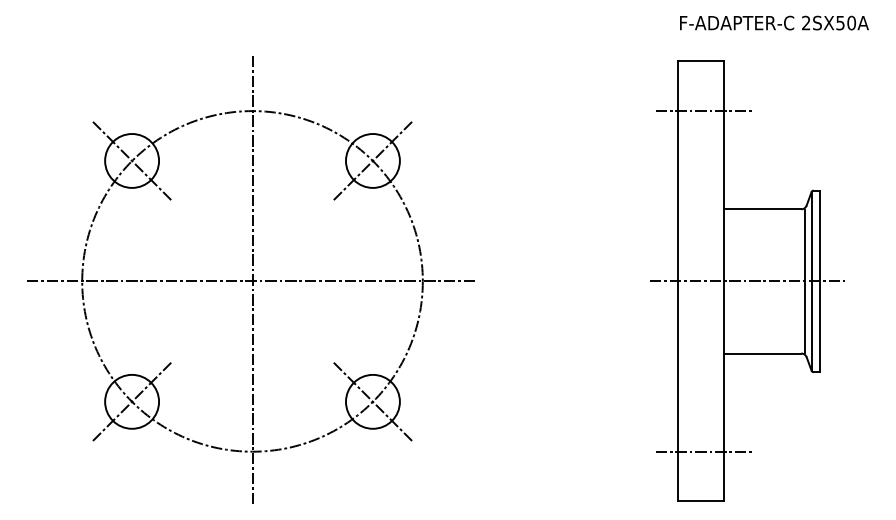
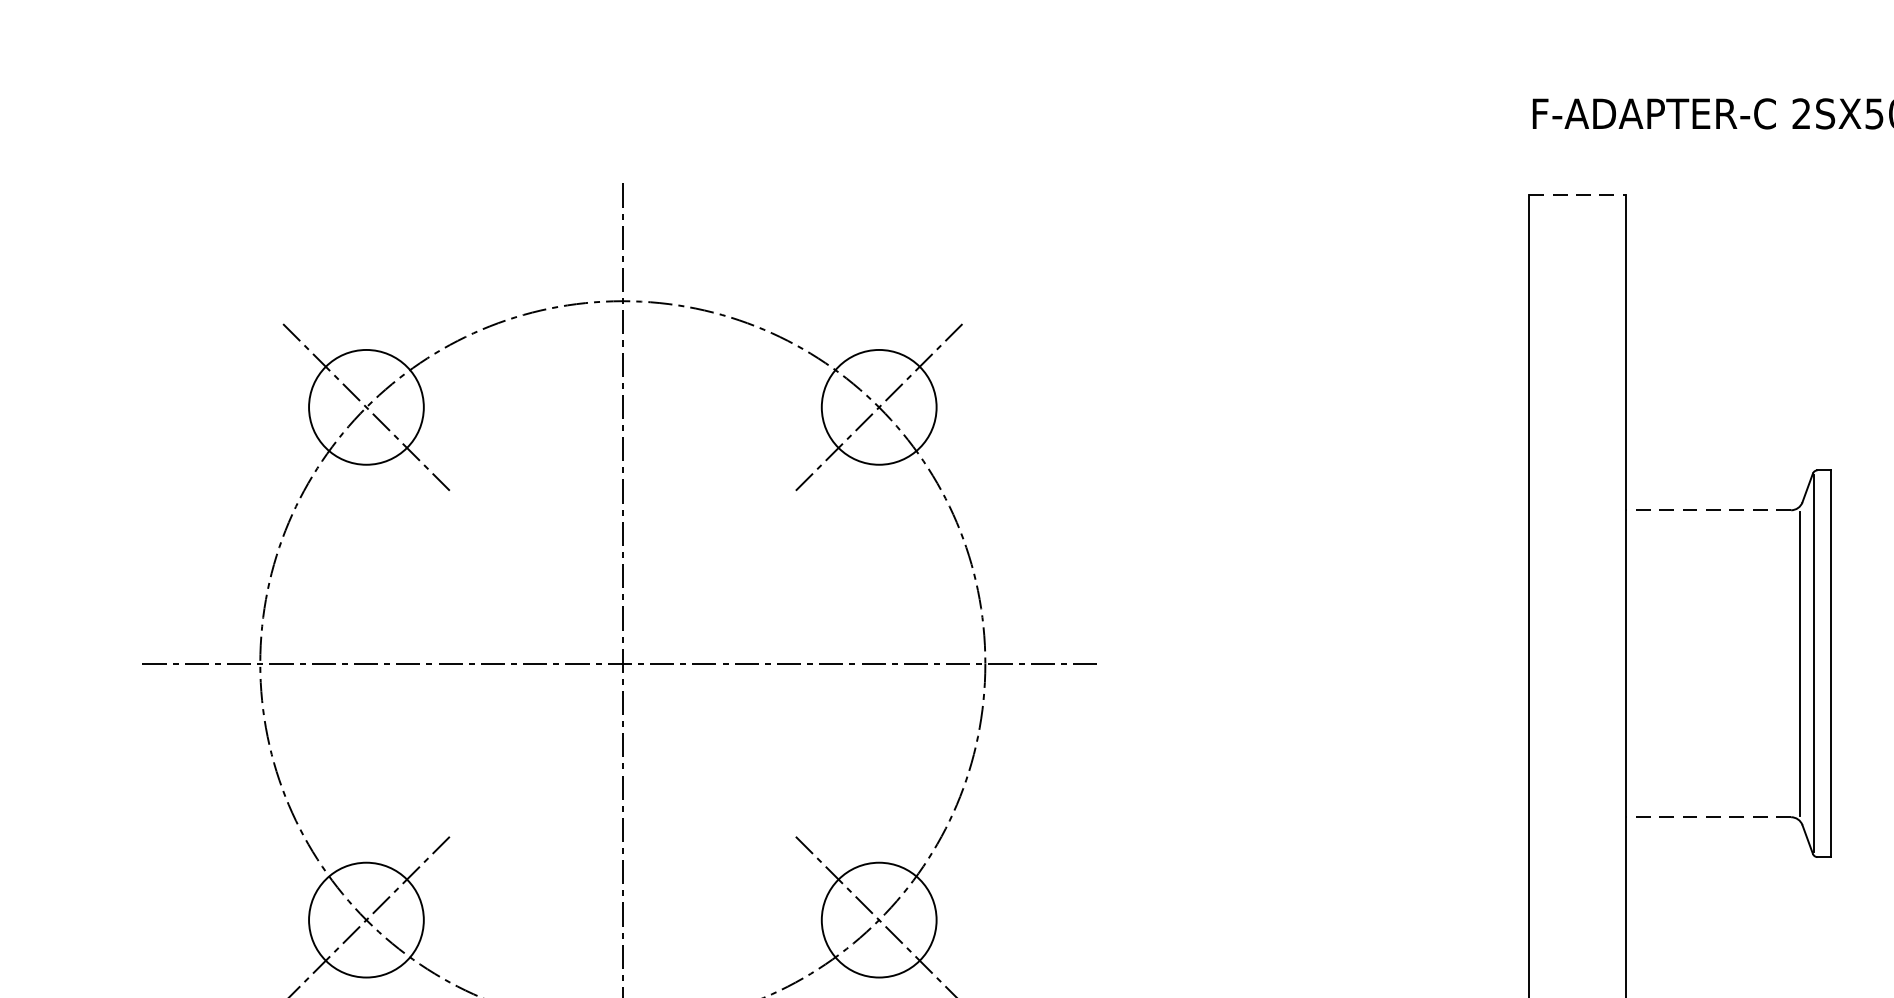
line: (701, 61) -> (1578, 195), solid -> dashed
line: (703, 111) -> (1582, 302), removed
line: (762, 209) -> (1708, 510), solid -> dashed
line: (747, 281) -> (1676, 663), removed
line: (762, 353) -> (1708, 817), solid -> dashed

